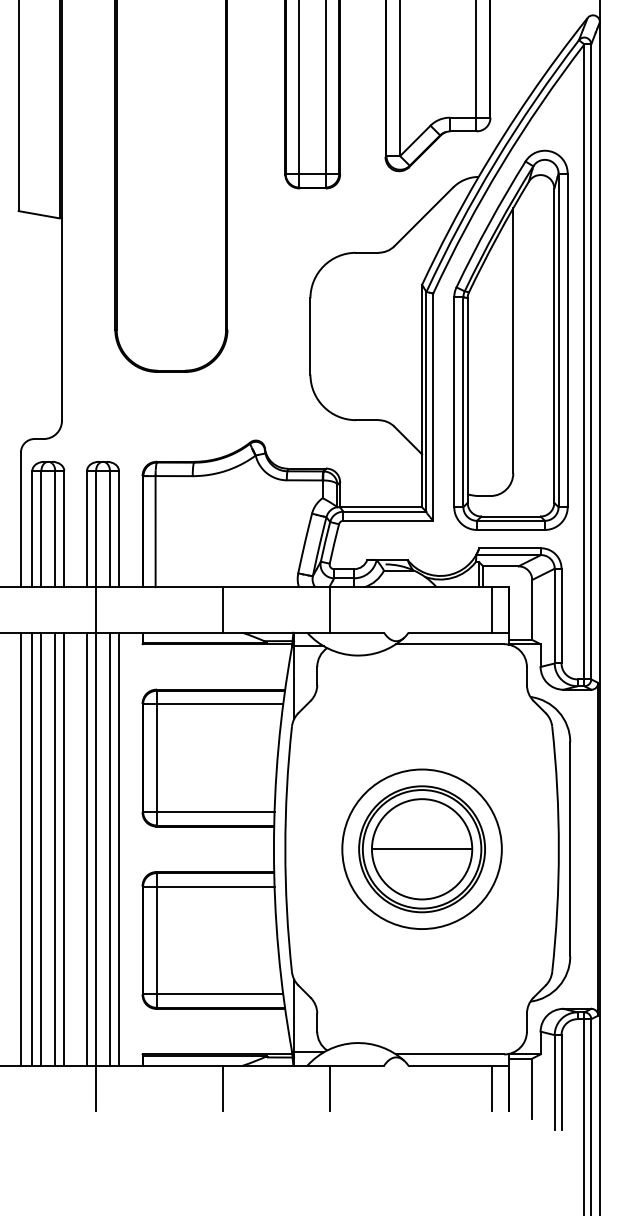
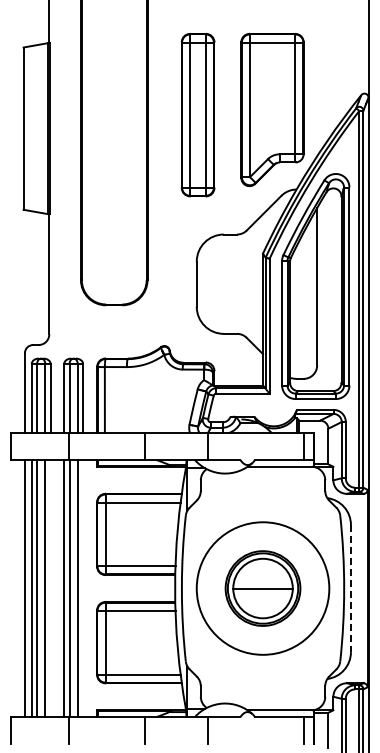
line: (63, 849) -> (50, 588), removed
line: (119, 849) -> (83, 588), removed
circle: (421, 849) -> (262, 588), size x1.4
line: (569, 849) -> (350, 588), solid -> dashed

